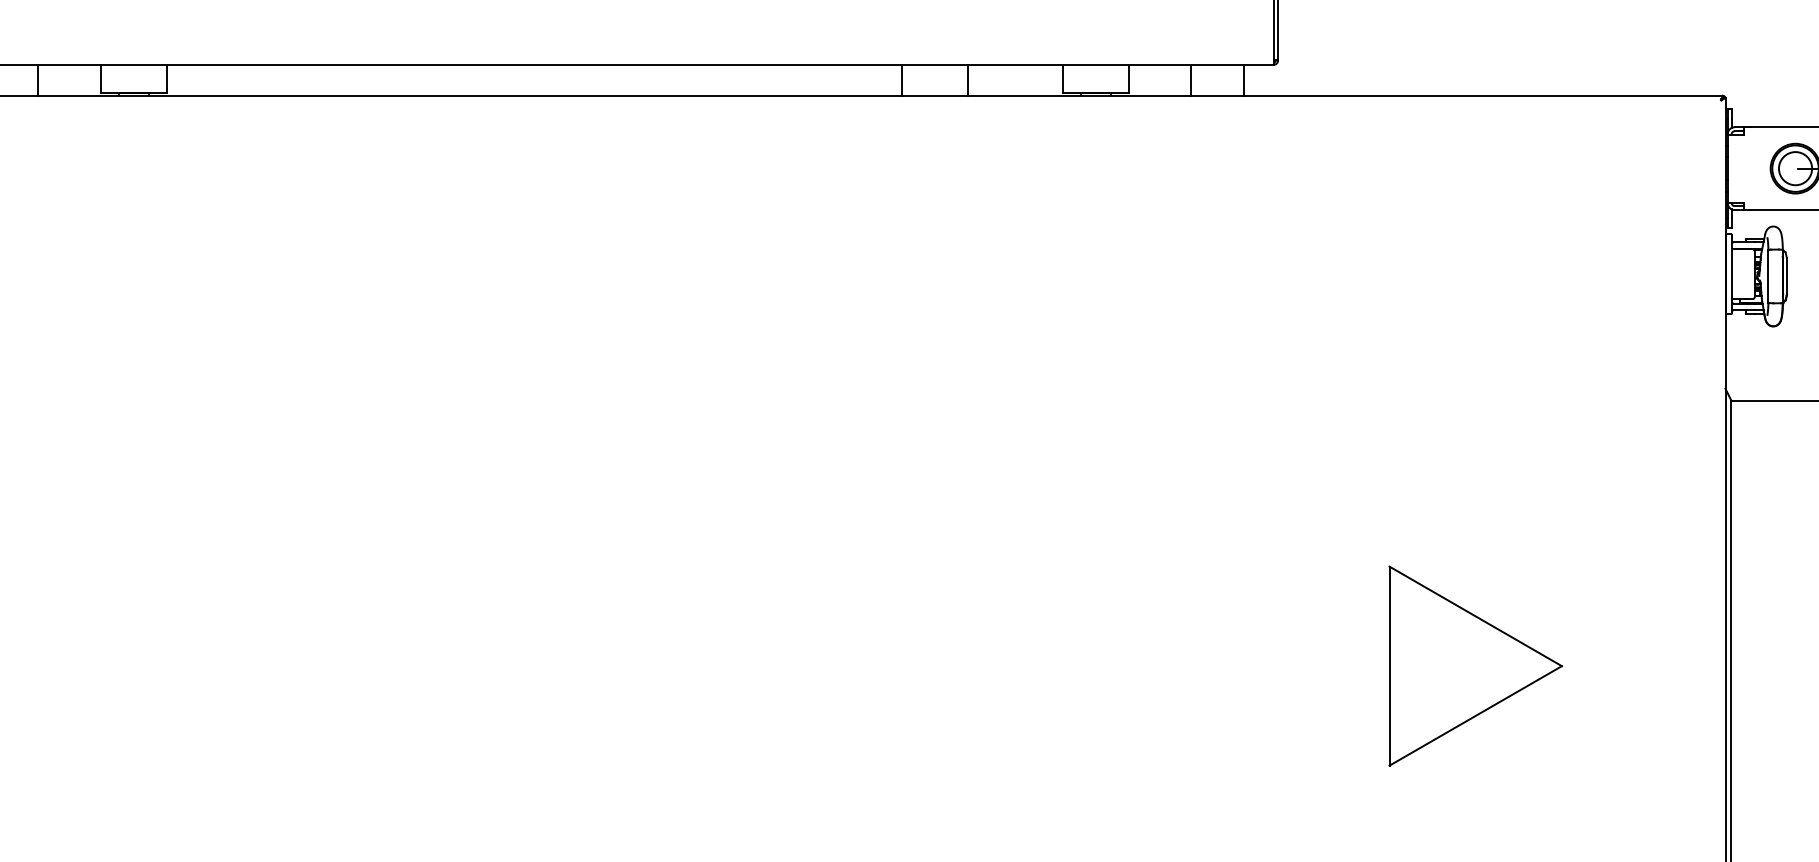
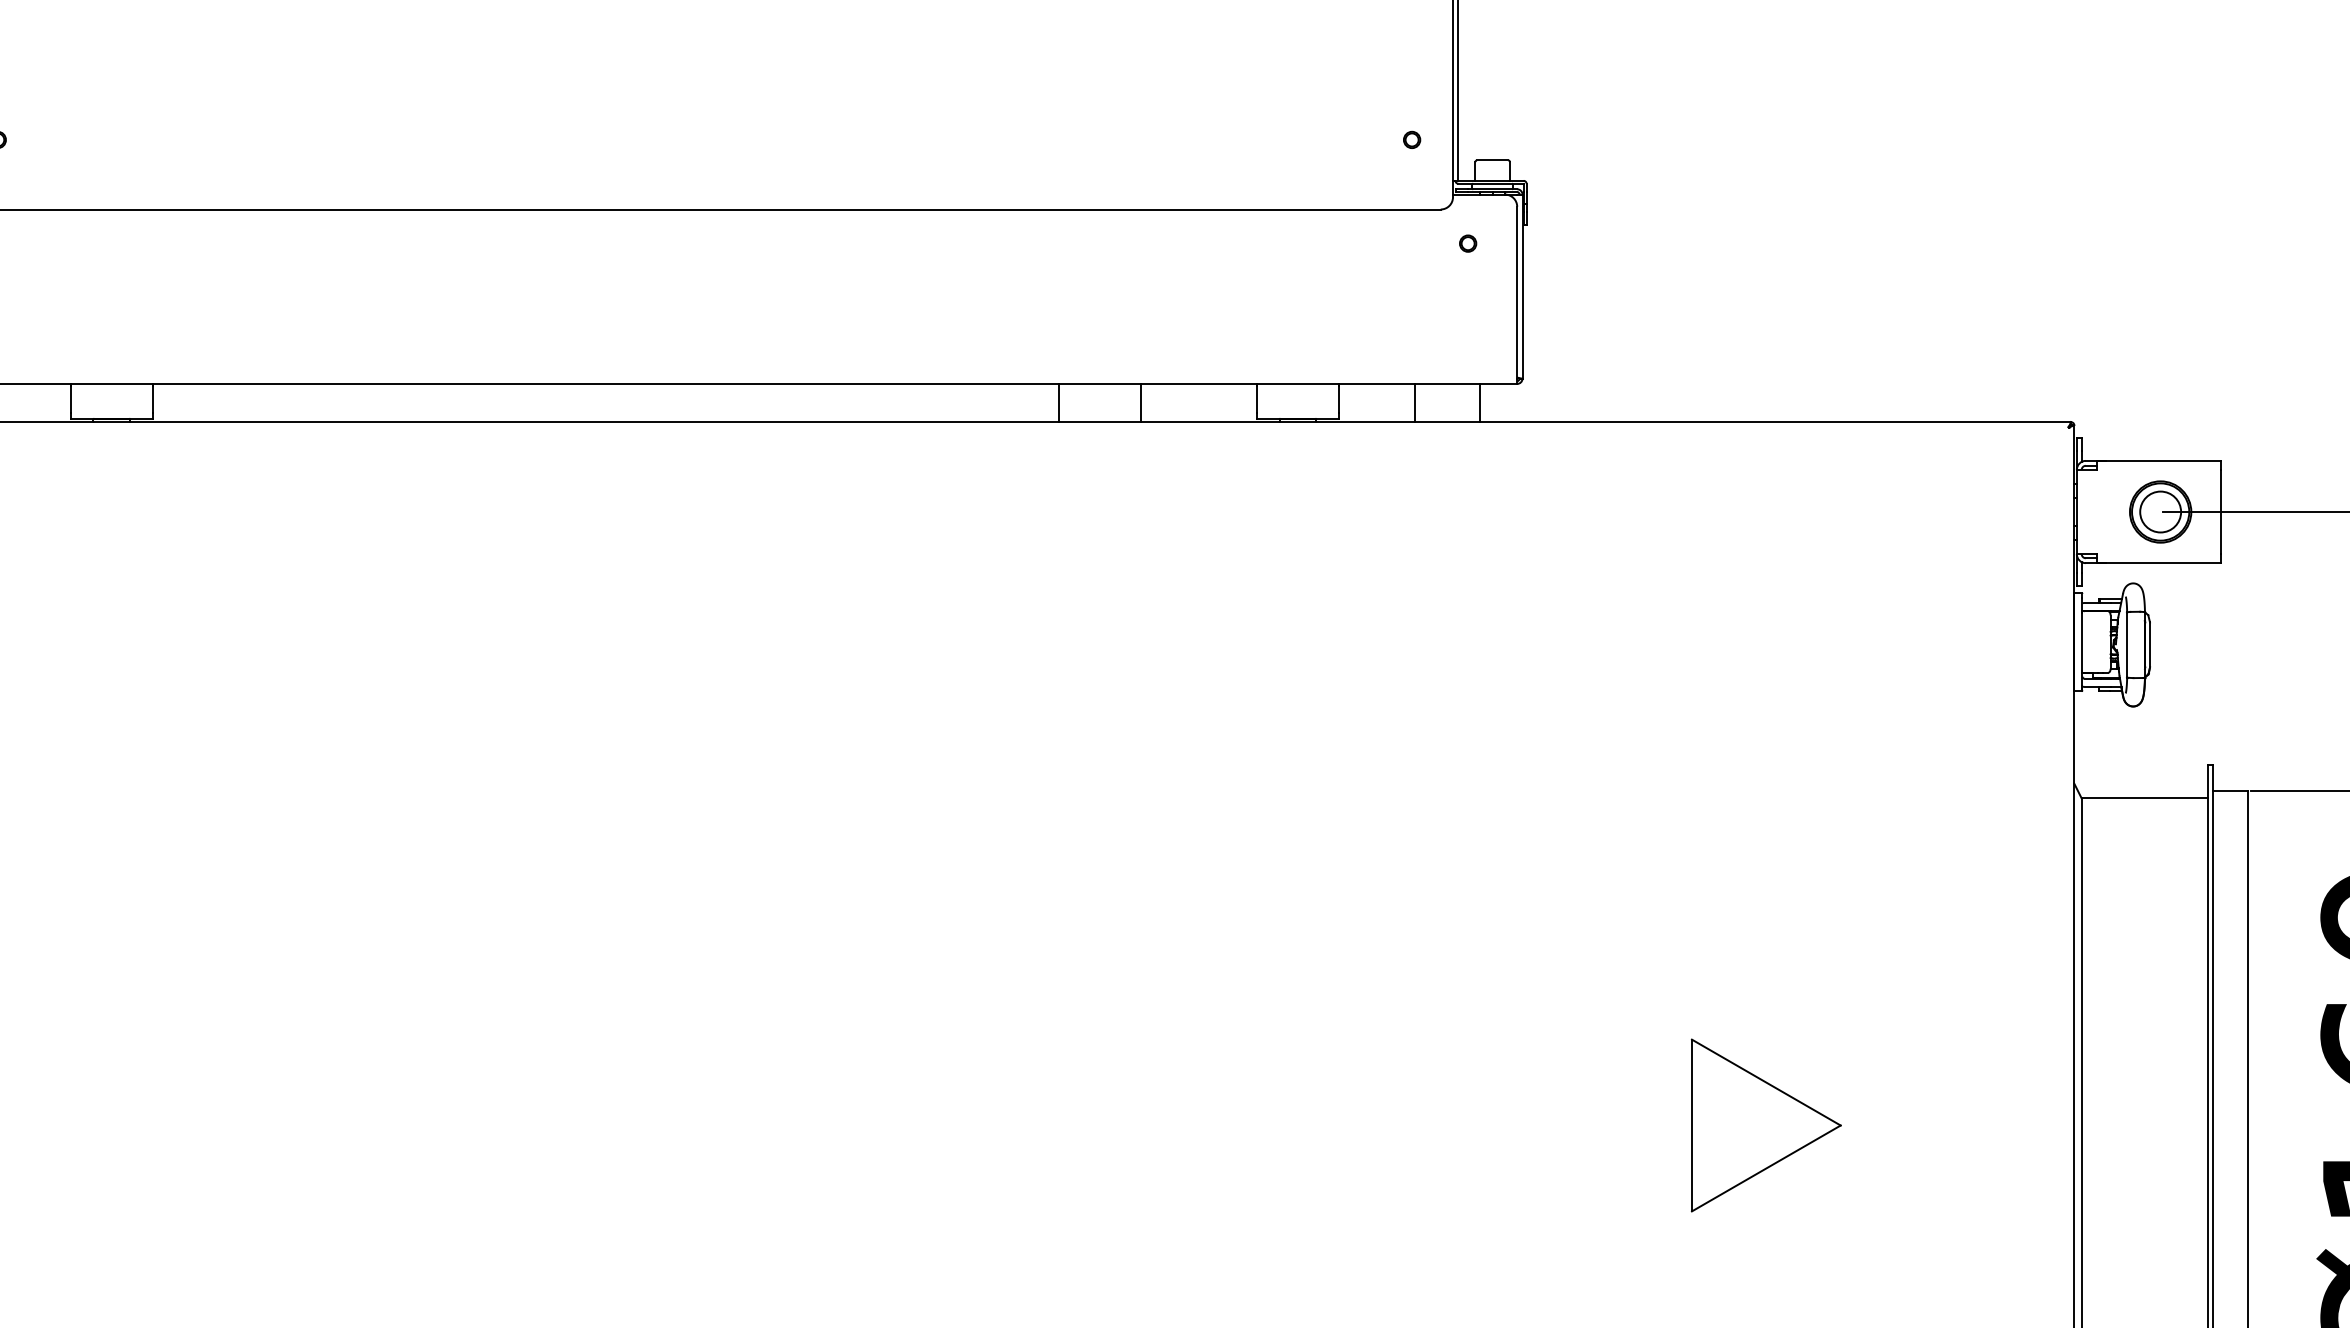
part: (1475, 666) -> (1766, 1125), size x0.7

